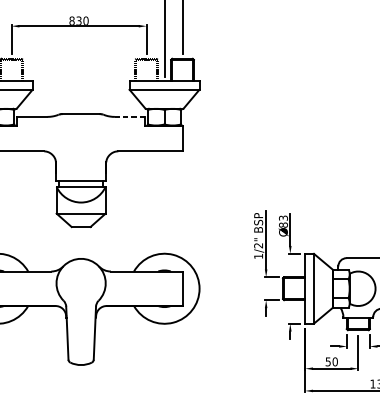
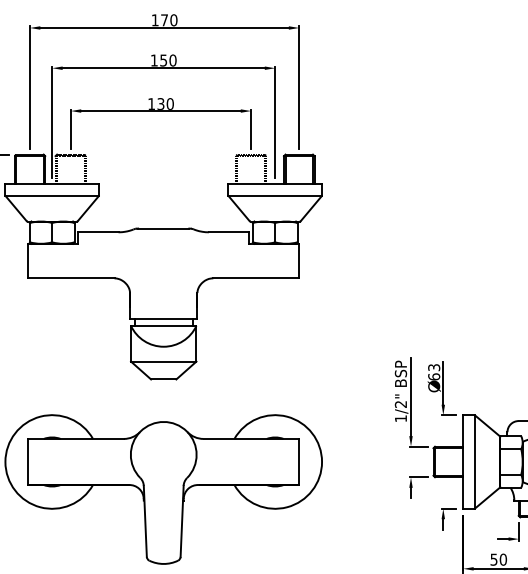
text: (71, 20) -> (151, 103), 830 -> 130
line: (130, 117) -> (229, 232), dashed -> solid
text: (282, 224) -> (433, 376), 83 -> 63

